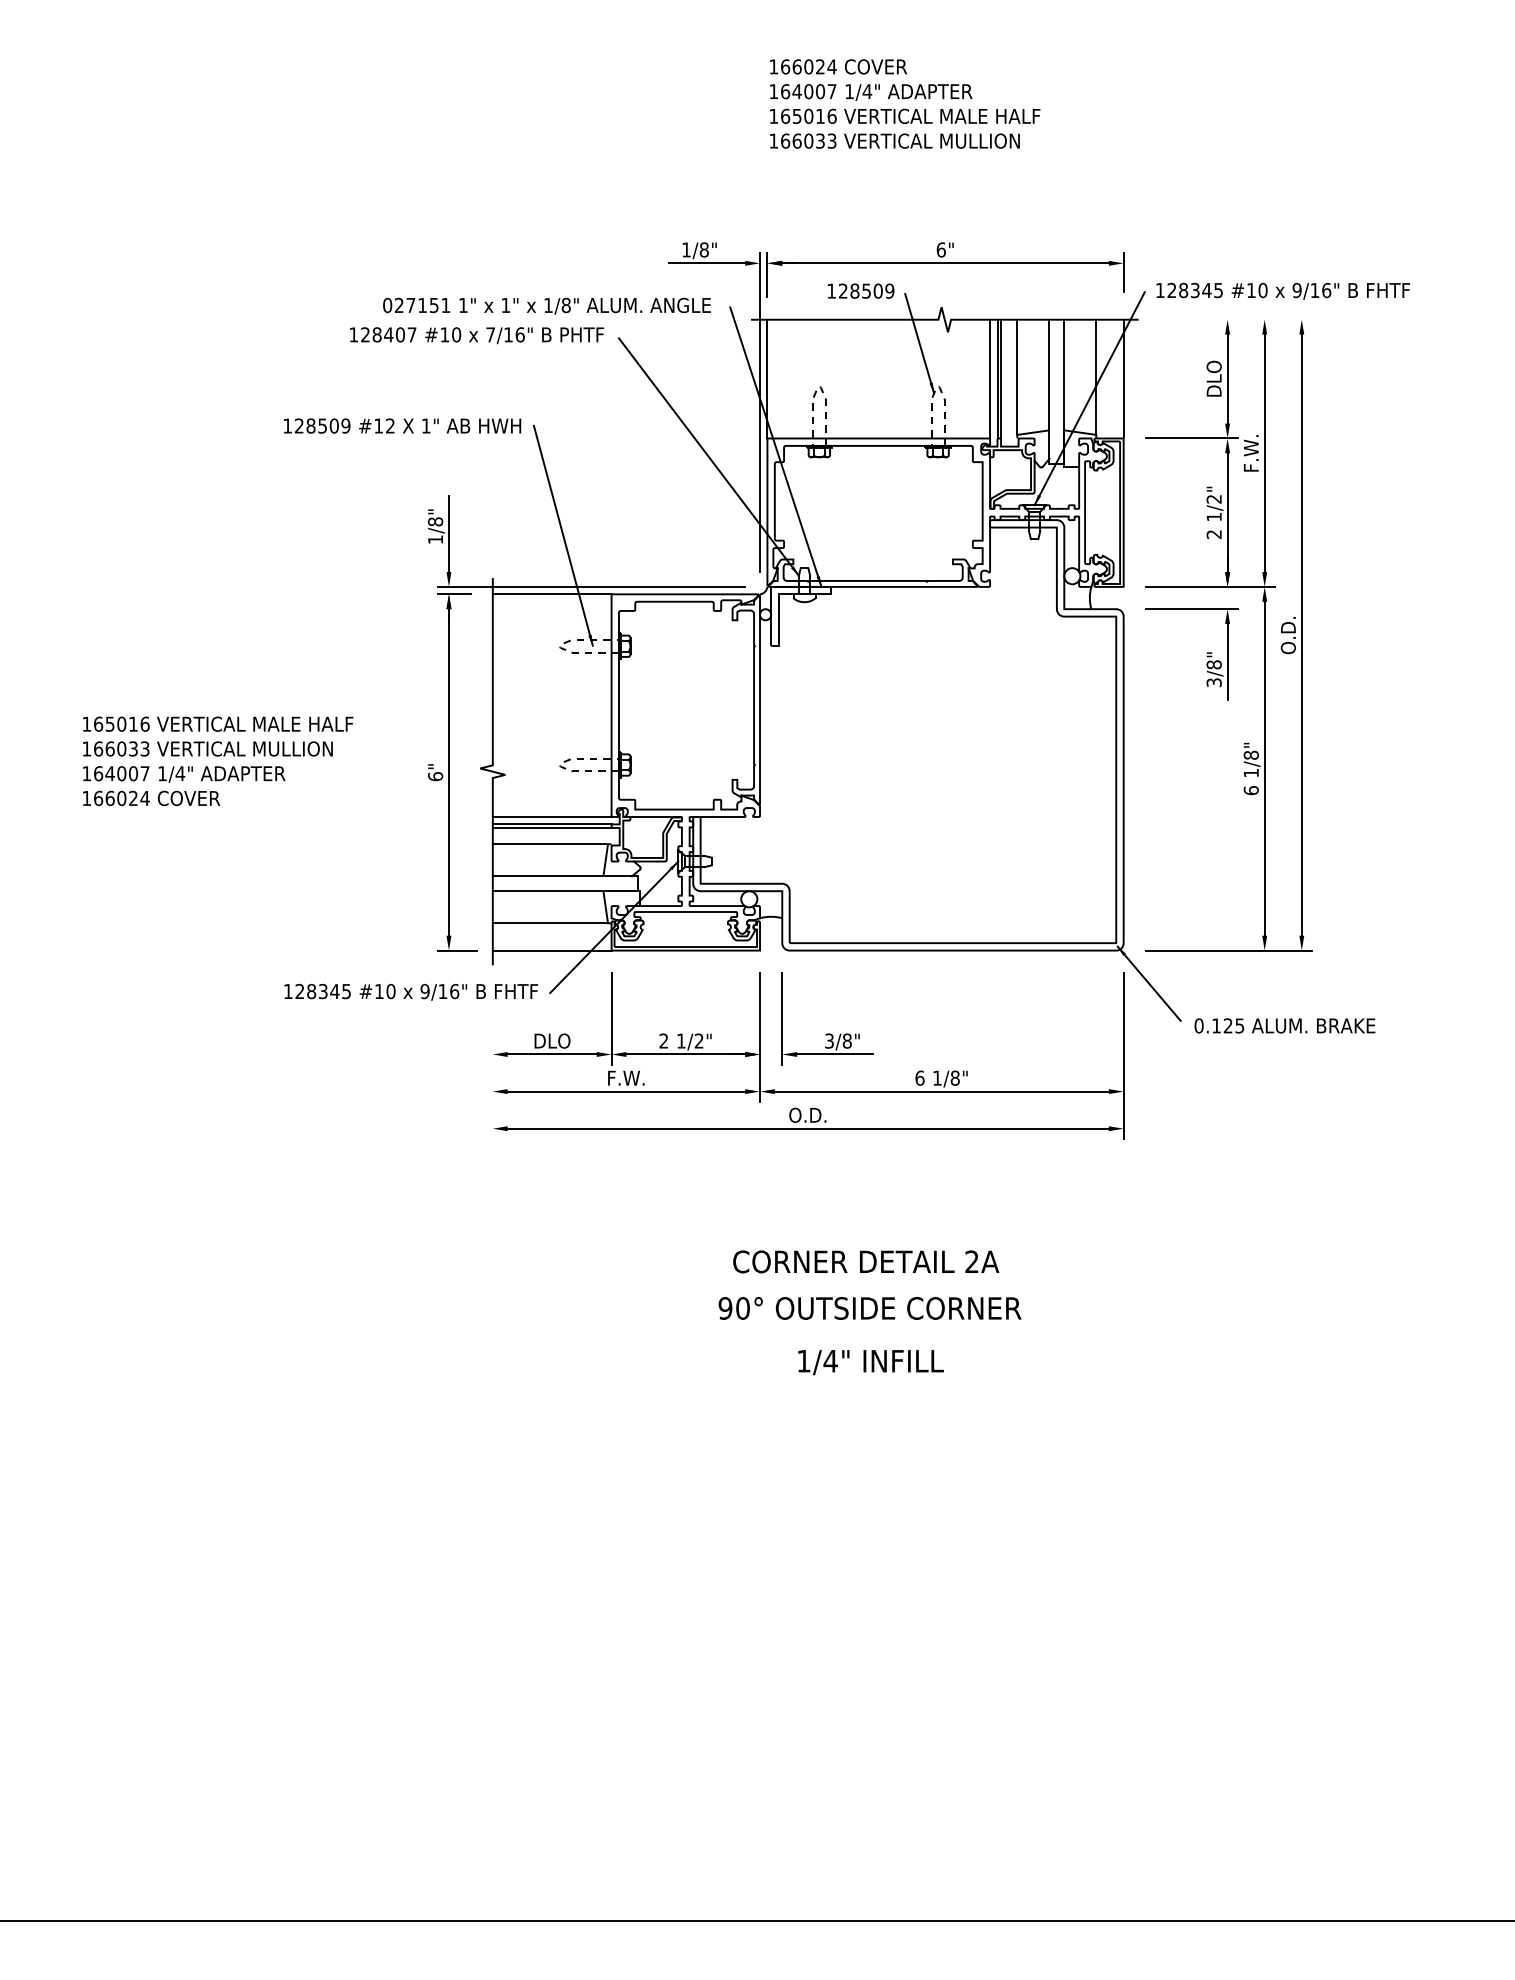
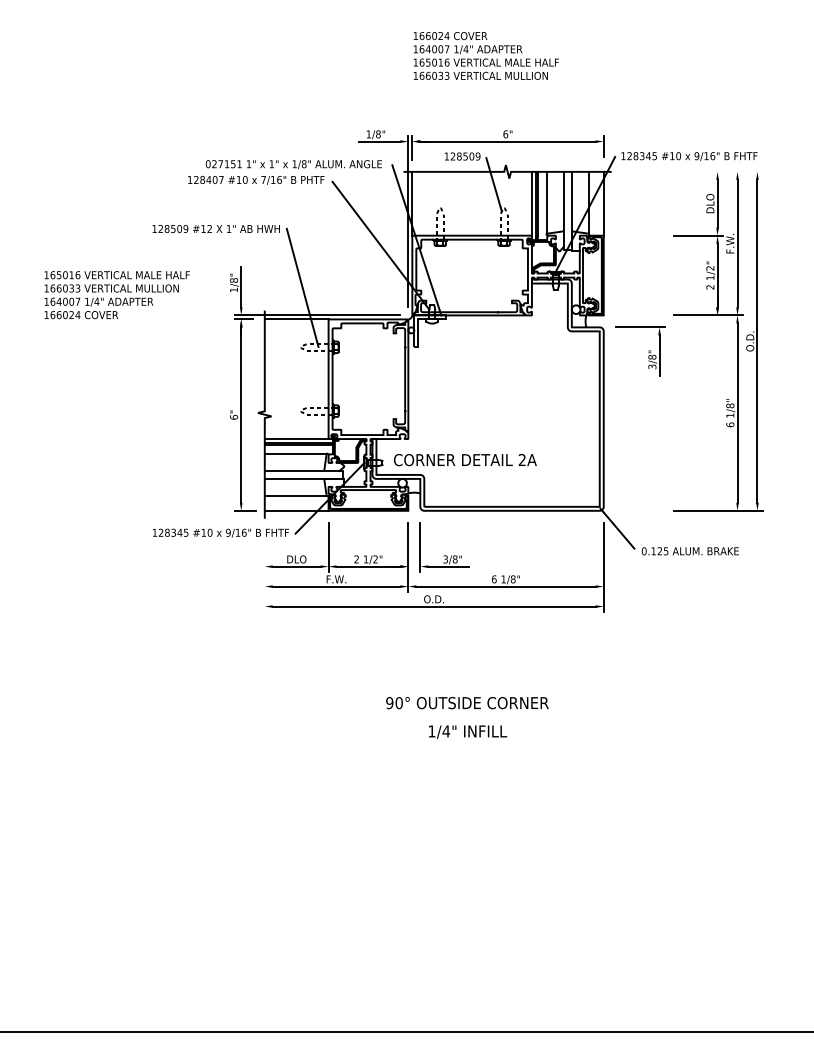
part: (1264, 635) -> (737, 341), moved
text: (216, 762) -> (116, 295), moved
text: (866, 1262) -> (465, 460), moved

